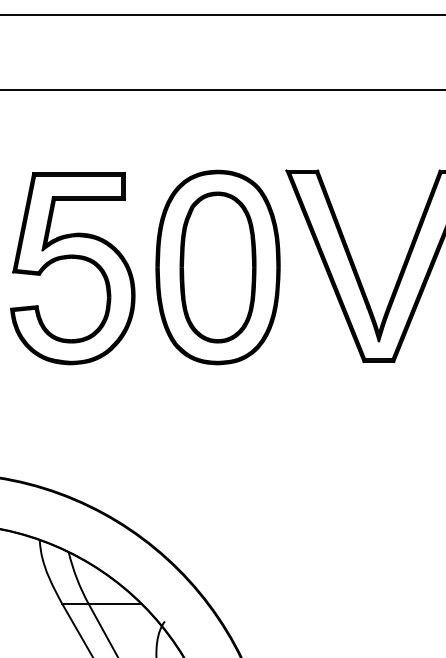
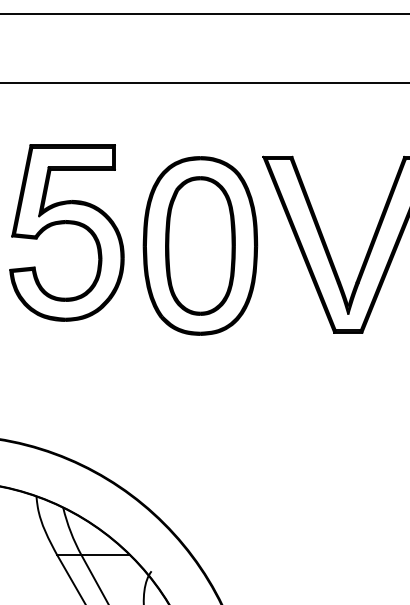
part: (72, 259) -> (66, 224), moved

